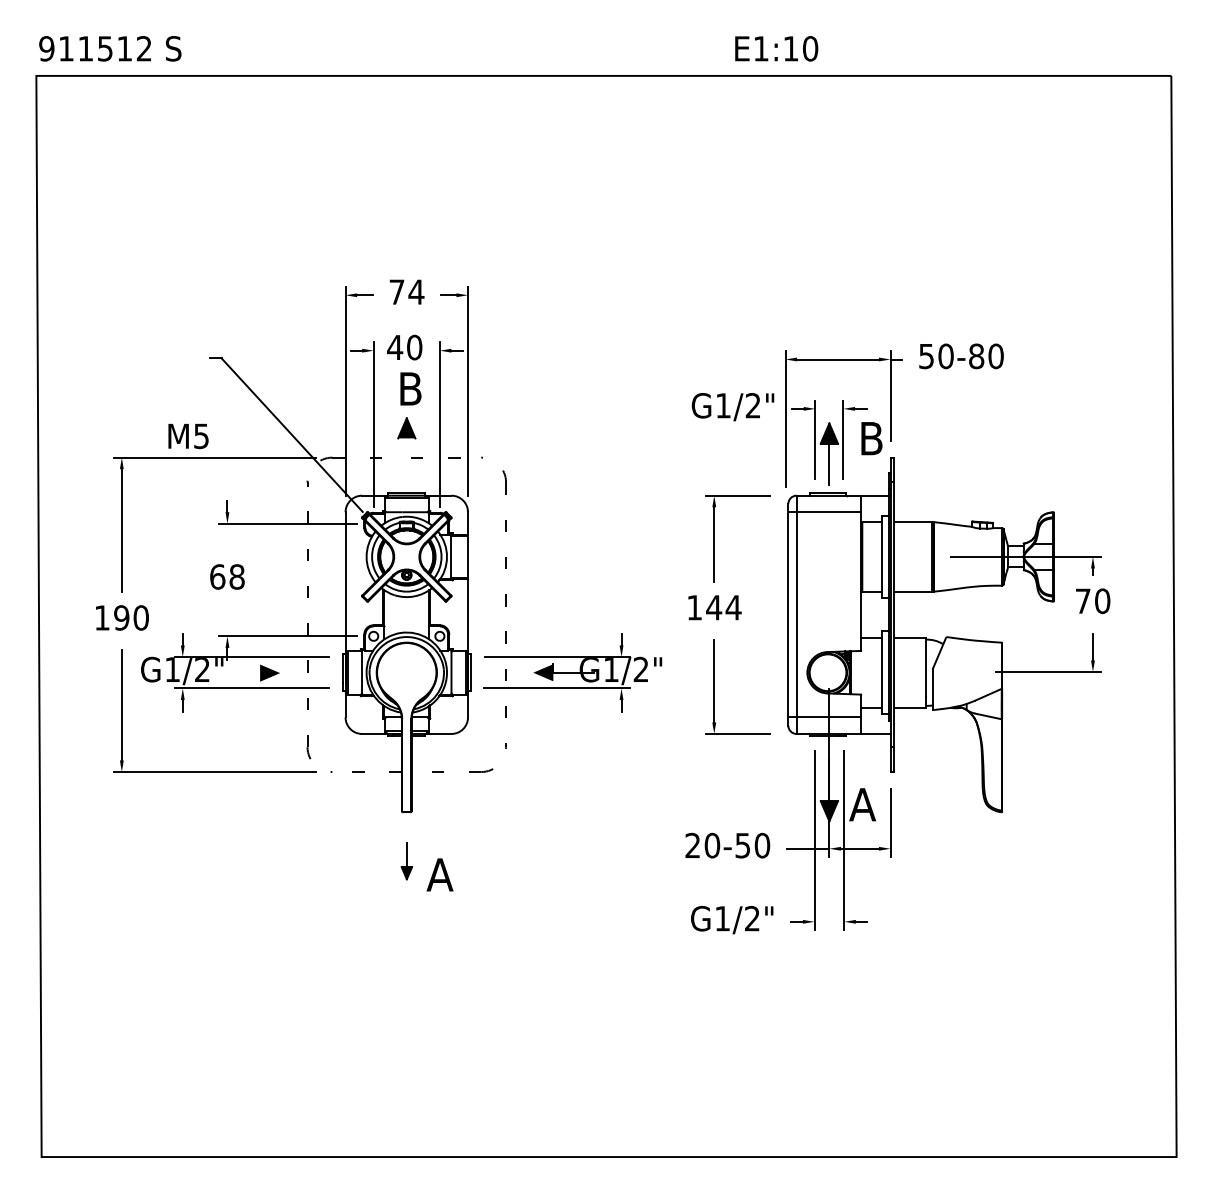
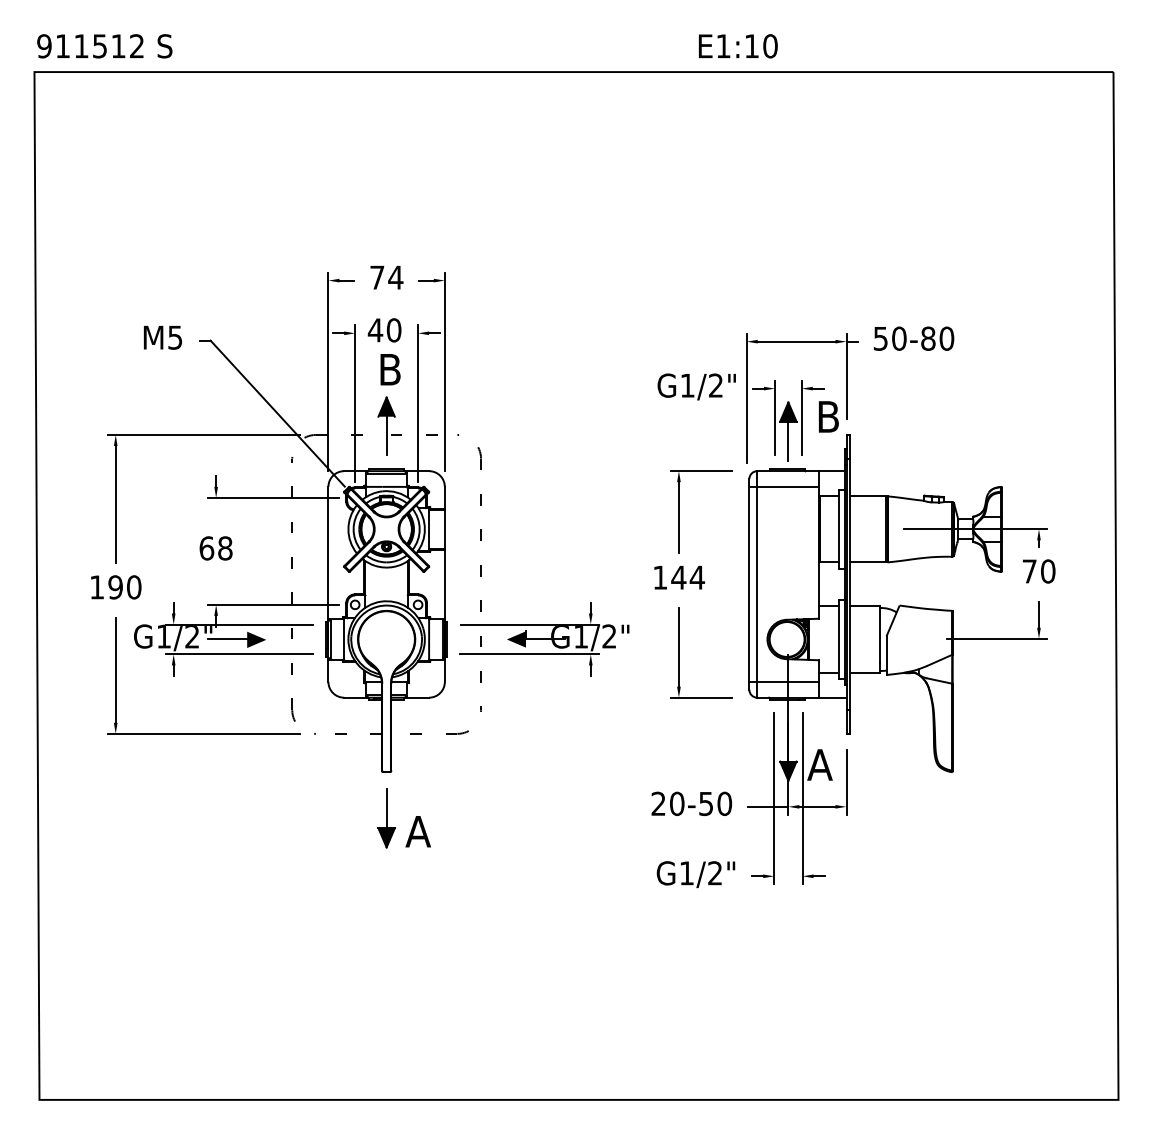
text: (188, 436) -> (162, 337), moved
line: (406, 458) -> (386, 435), added
line: (239, 672) -> (227, 639), added
part: (406, 860) -> (386, 817), size x1.67

